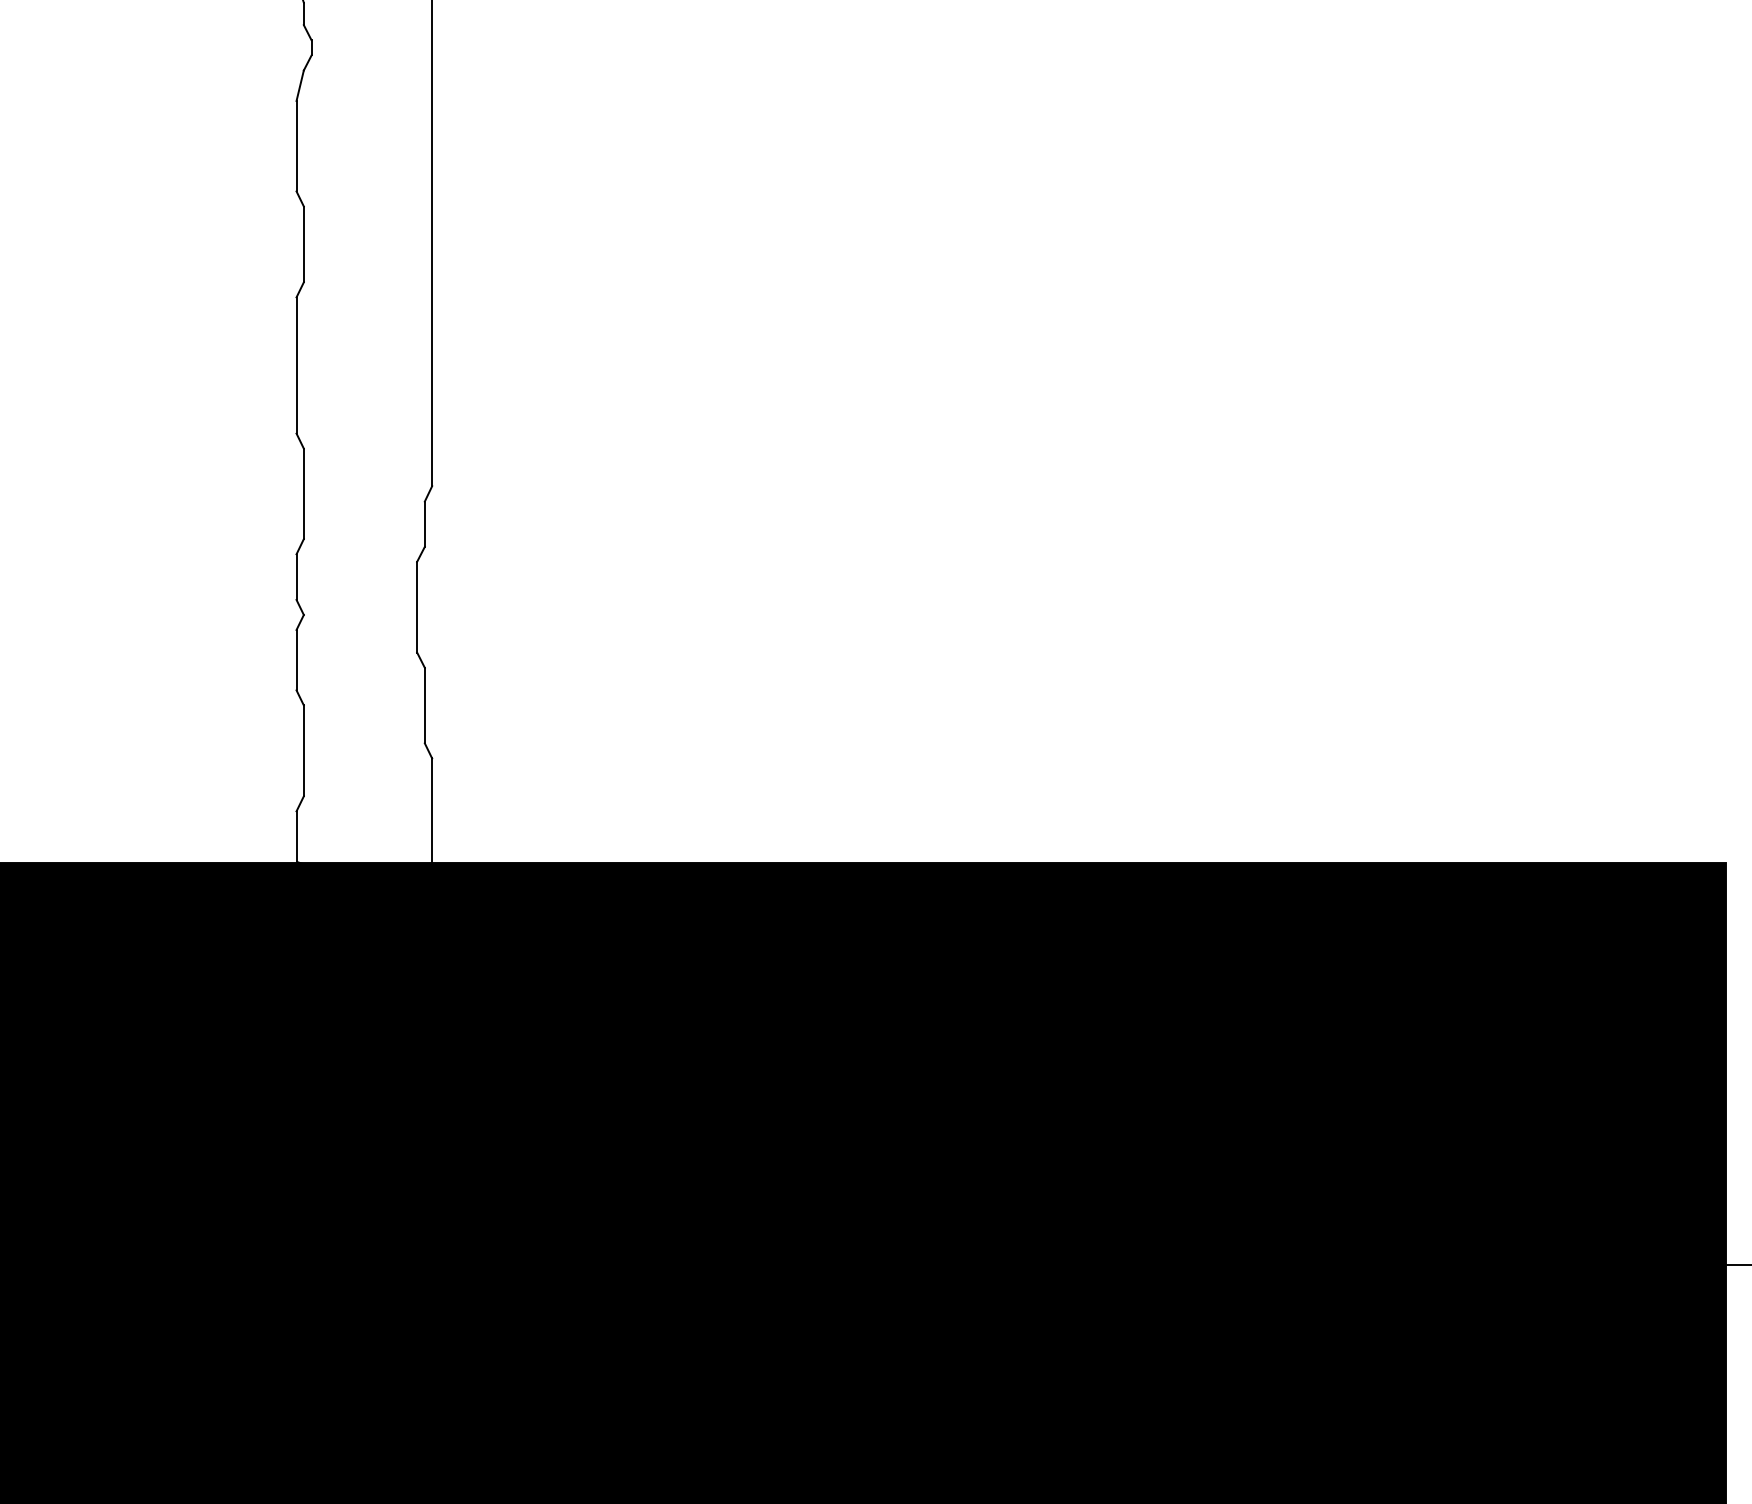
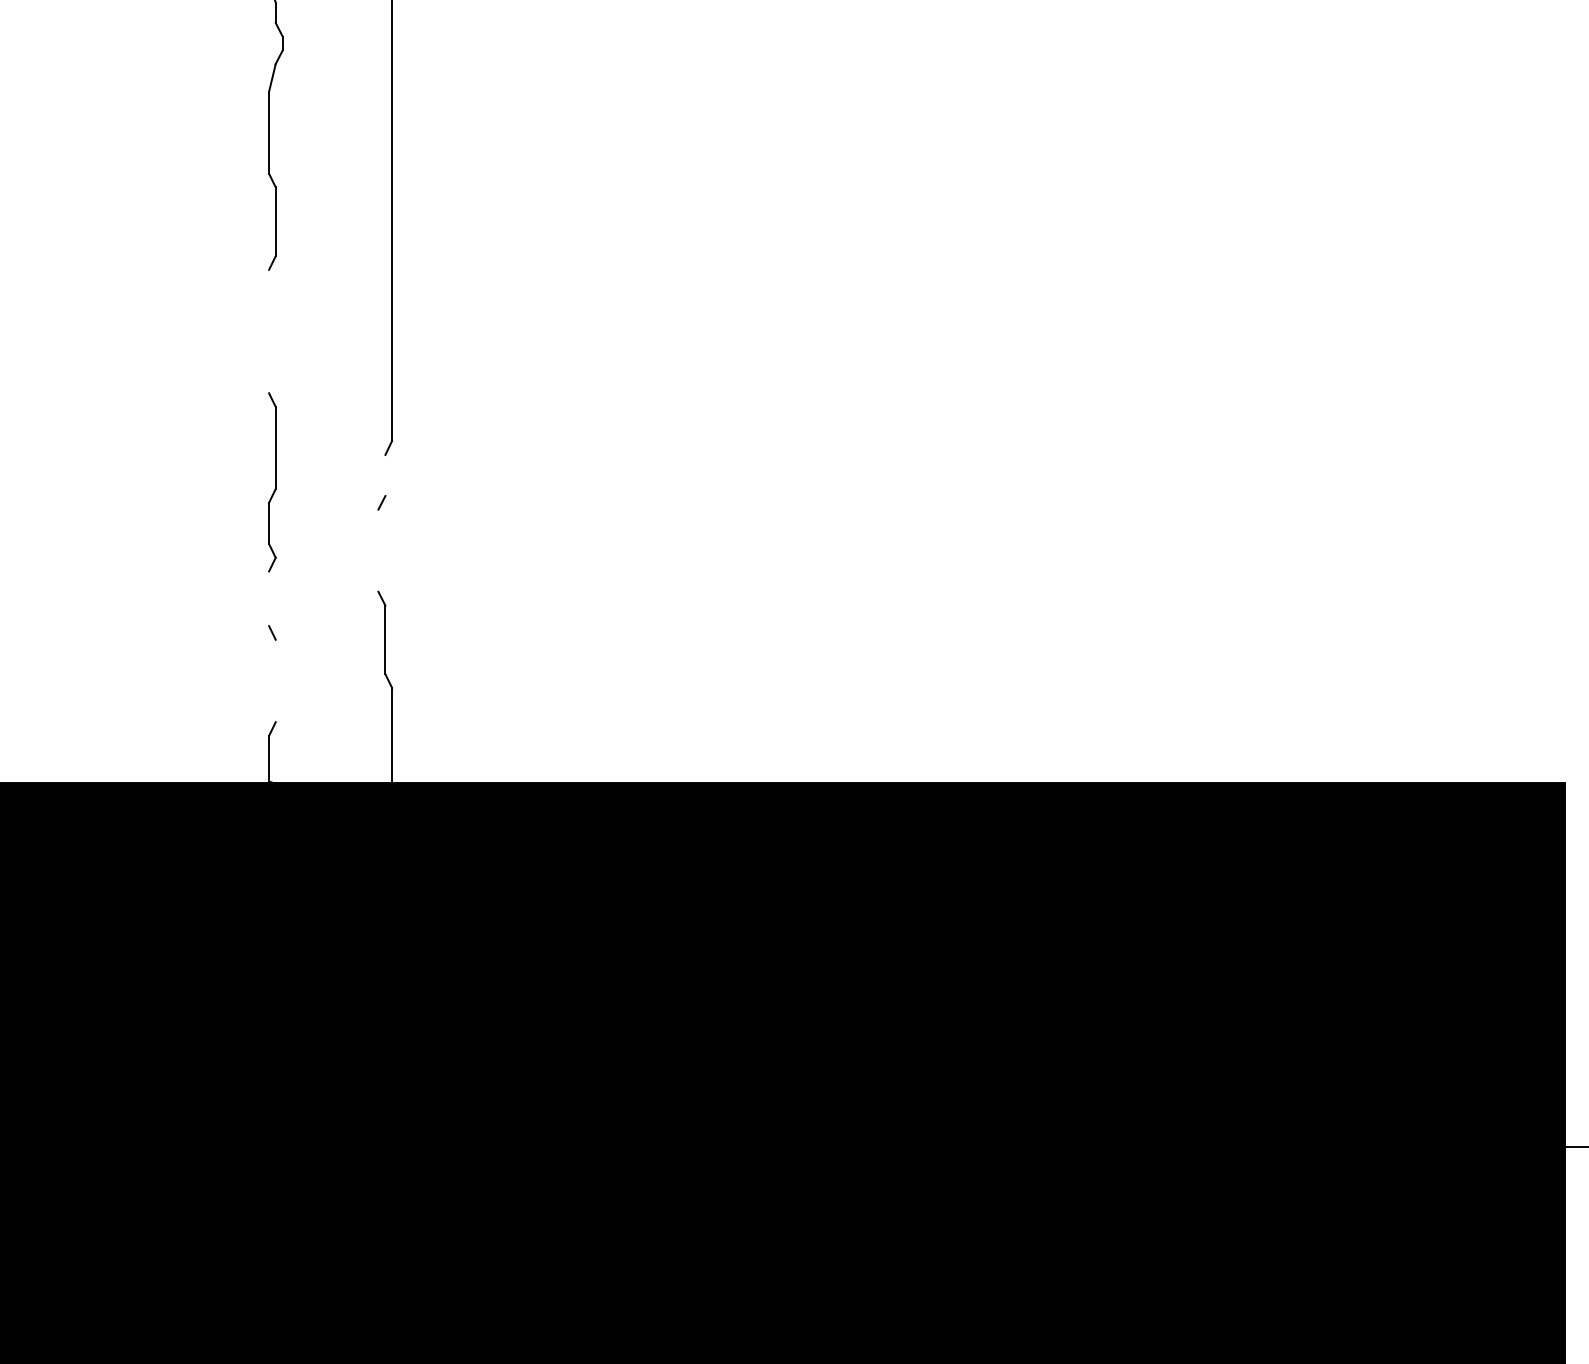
line: (296, 365) -> (269, 331), removed
line: (424, 523) -> (385, 474), removed
line: (417, 606) -> (378, 550), removed
line: (296, 660) -> (269, 599), removed
line: (303, 750) -> (275, 680), removed

